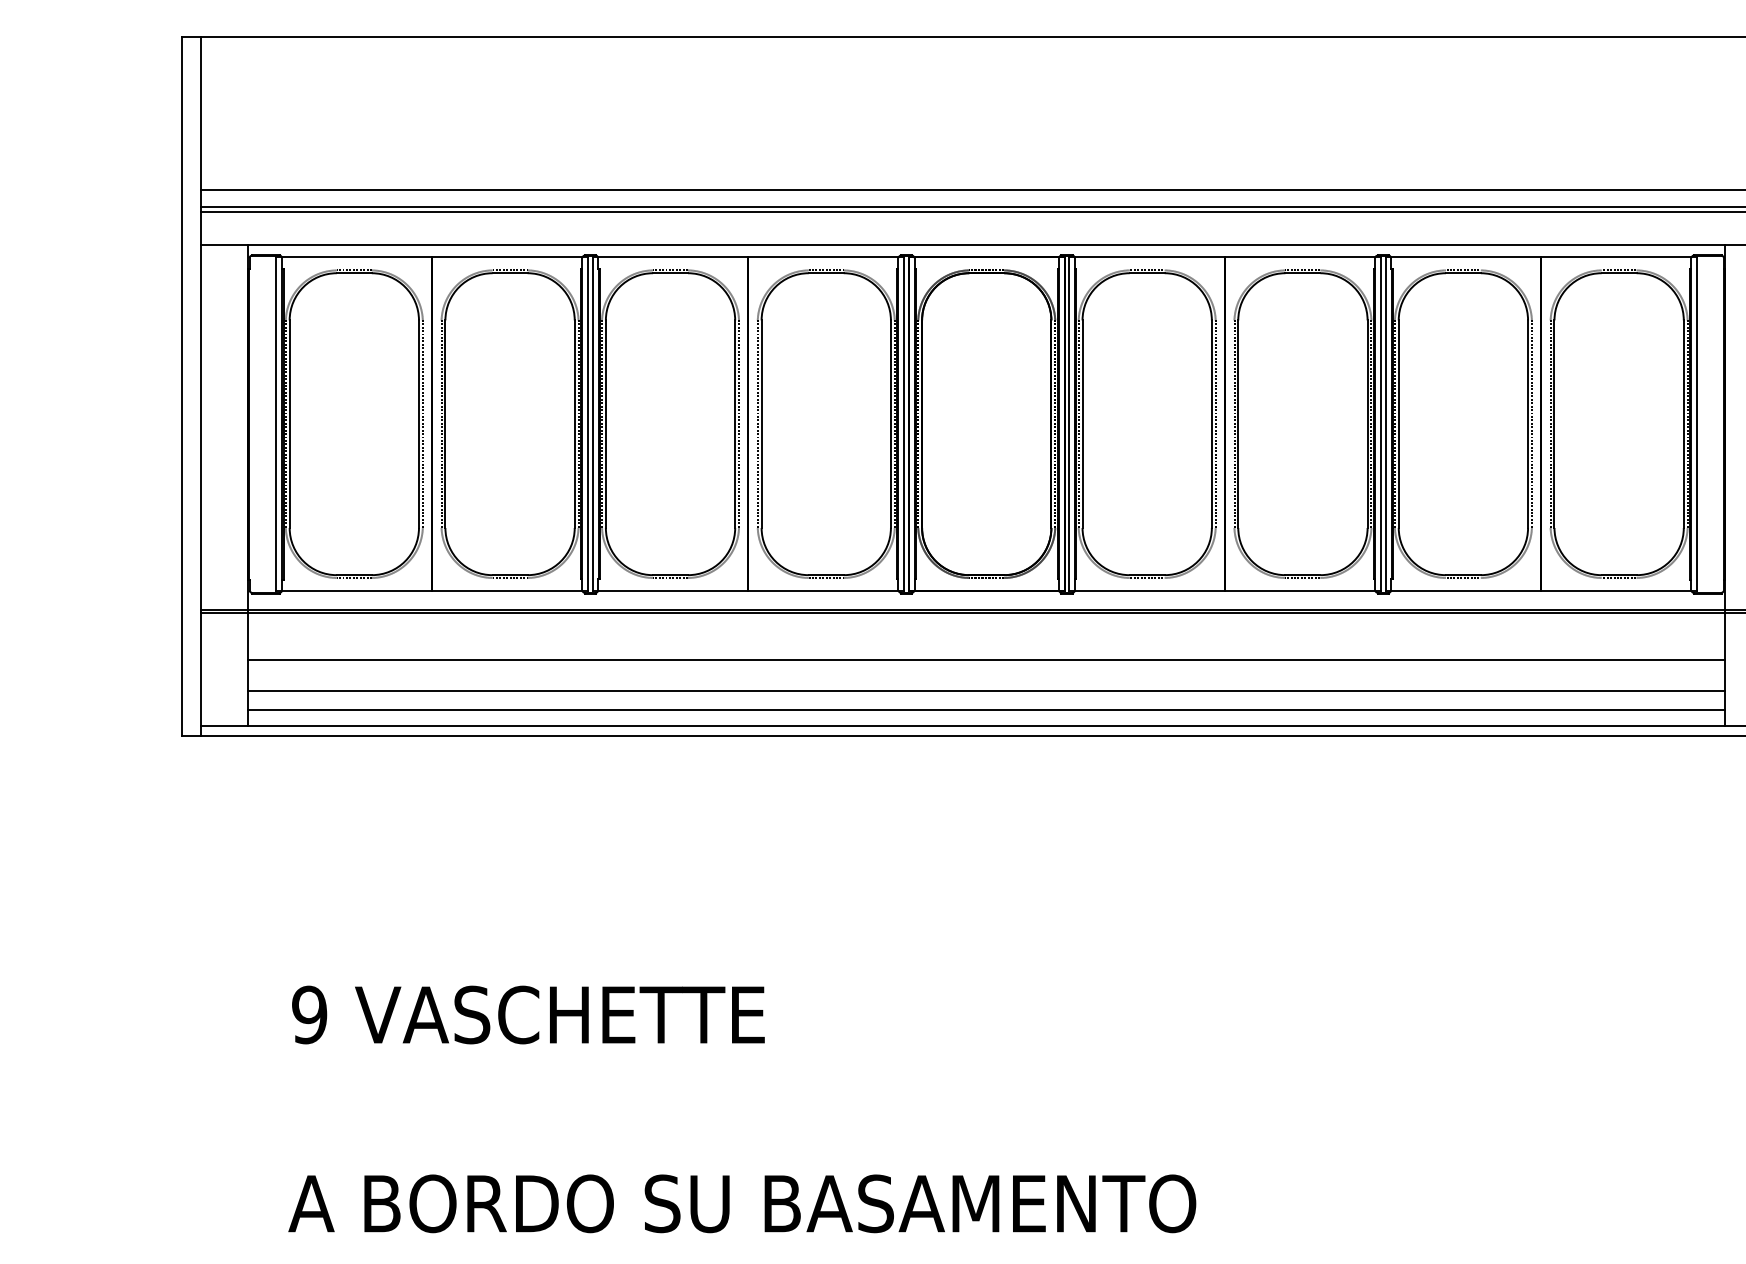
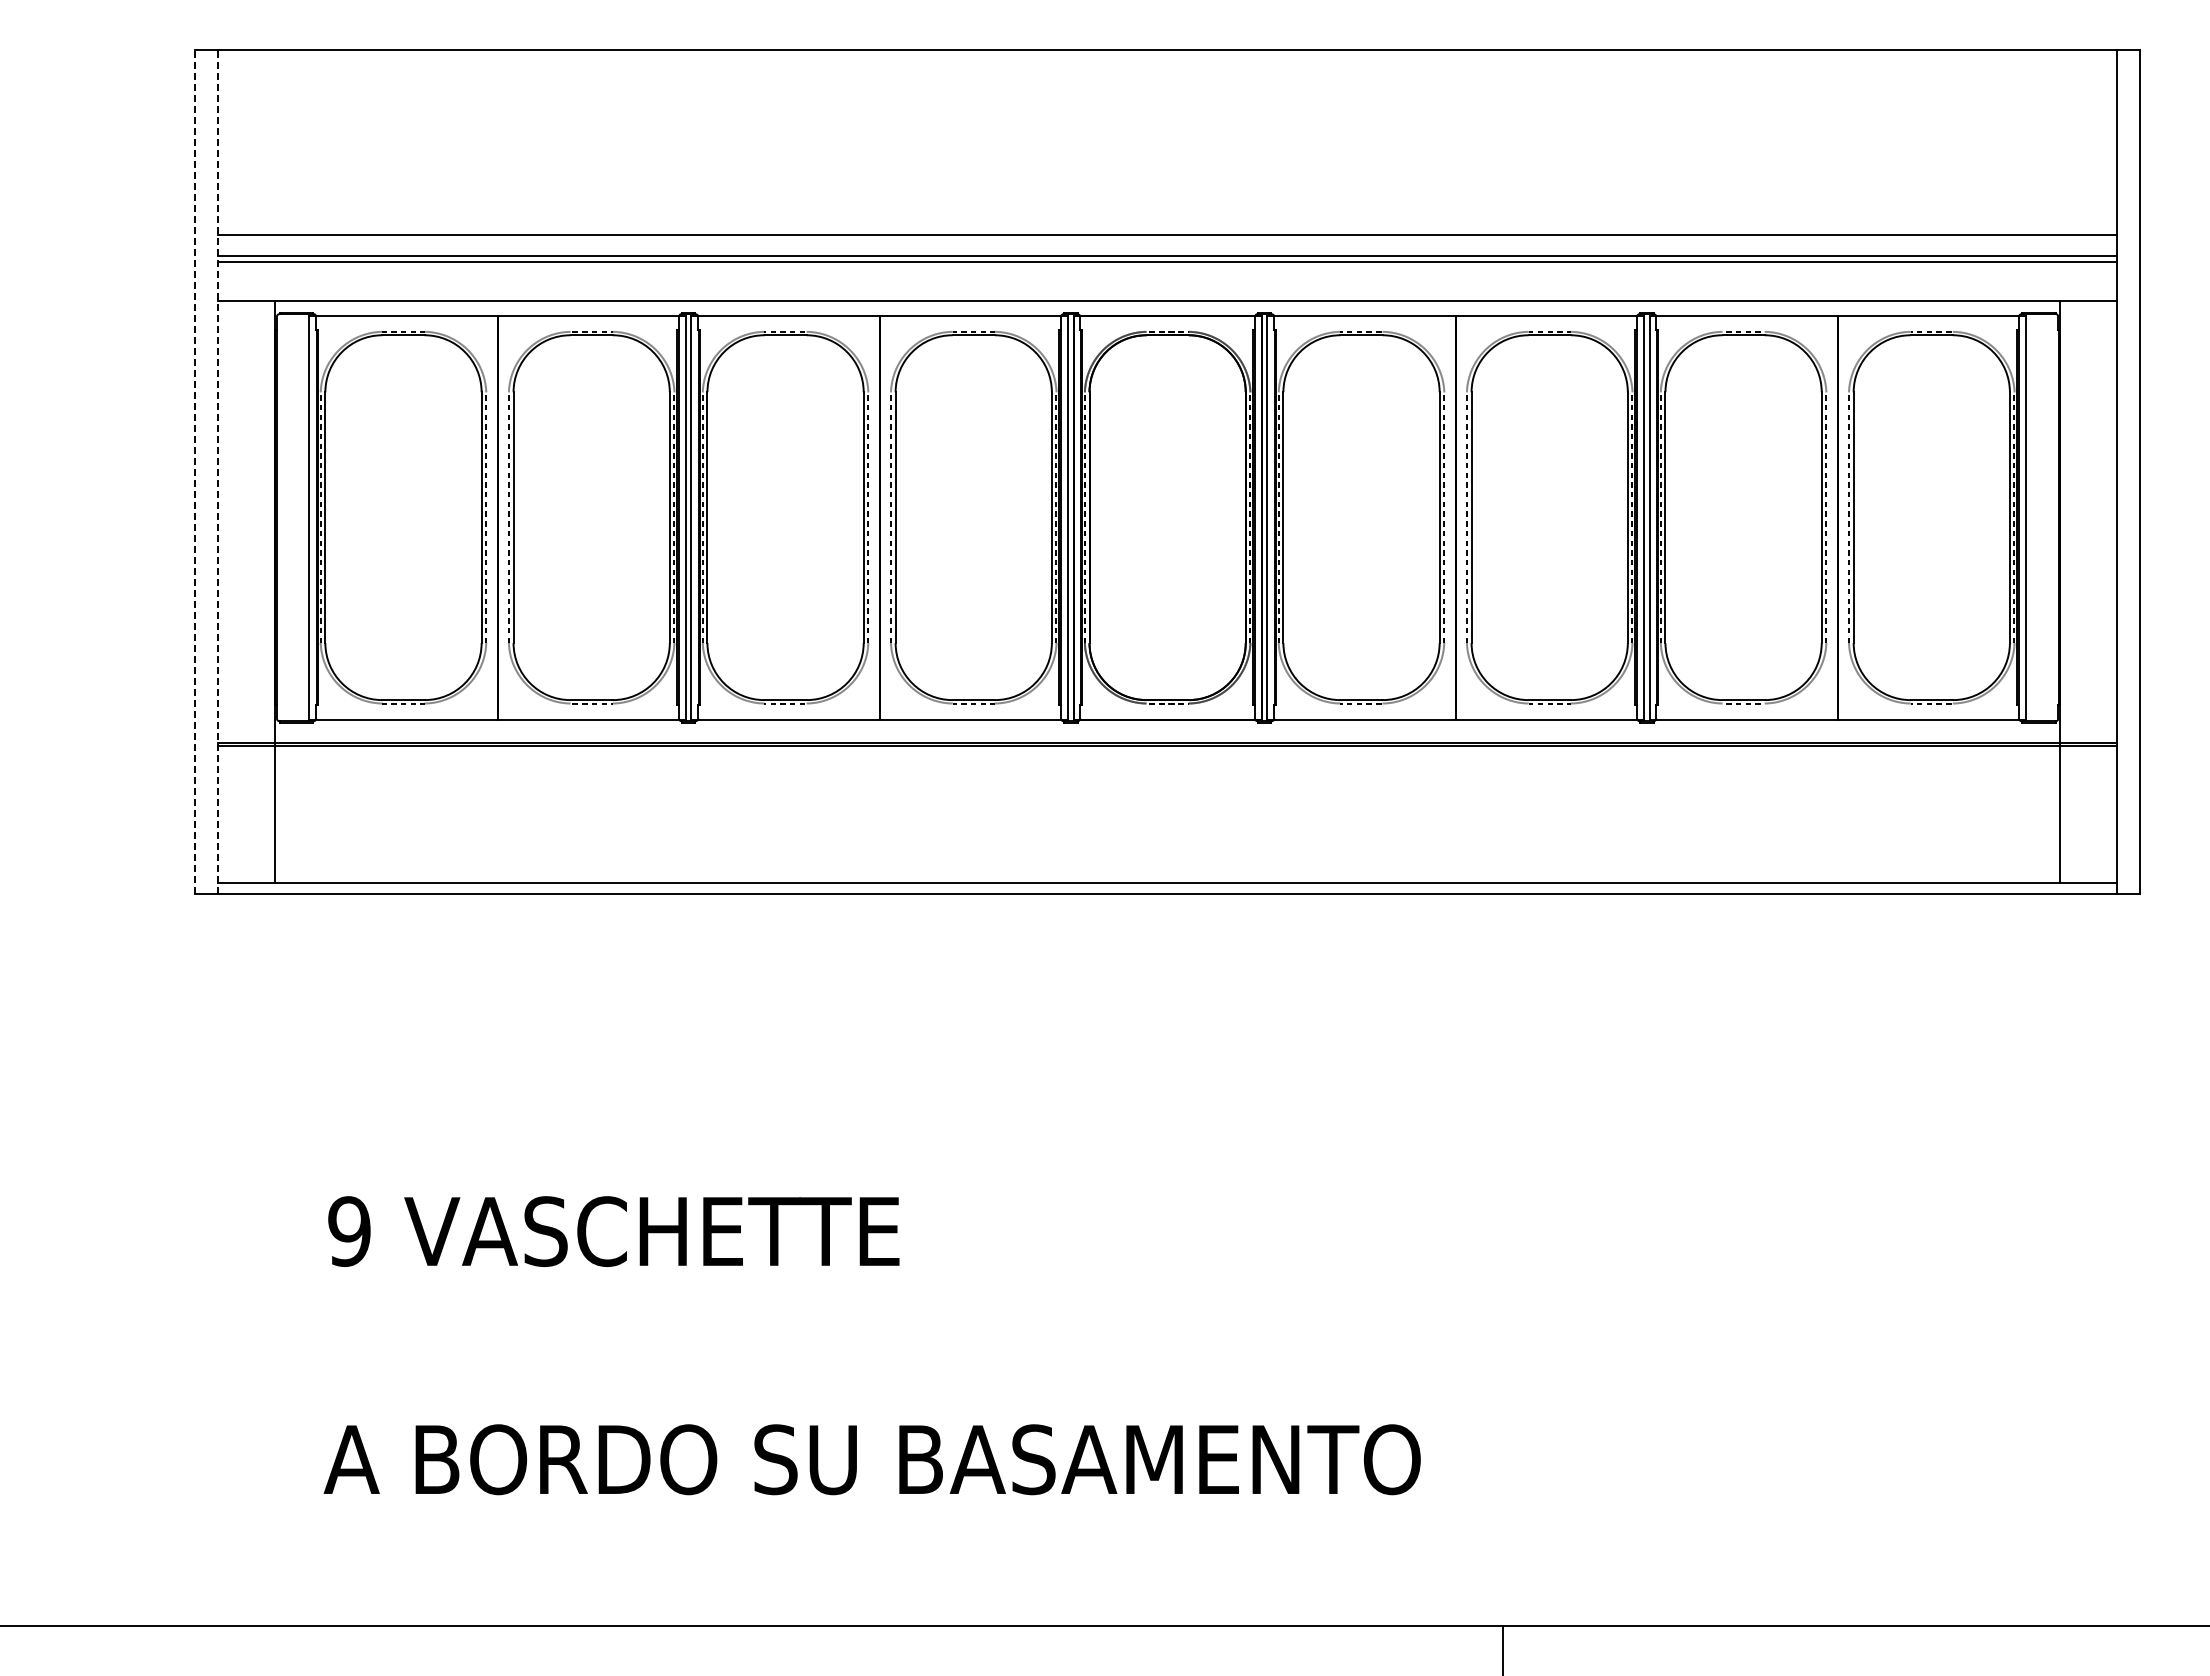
line: (182, 386) -> (195, 472), solid -> dashed
line: (201, 386) -> (218, 472), solid -> dashed
line: (986, 660) -> (1167, 803), removed
line: (986, 691) -> (1167, 840), removed
line: (986, 710) -> (1167, 863), removed

